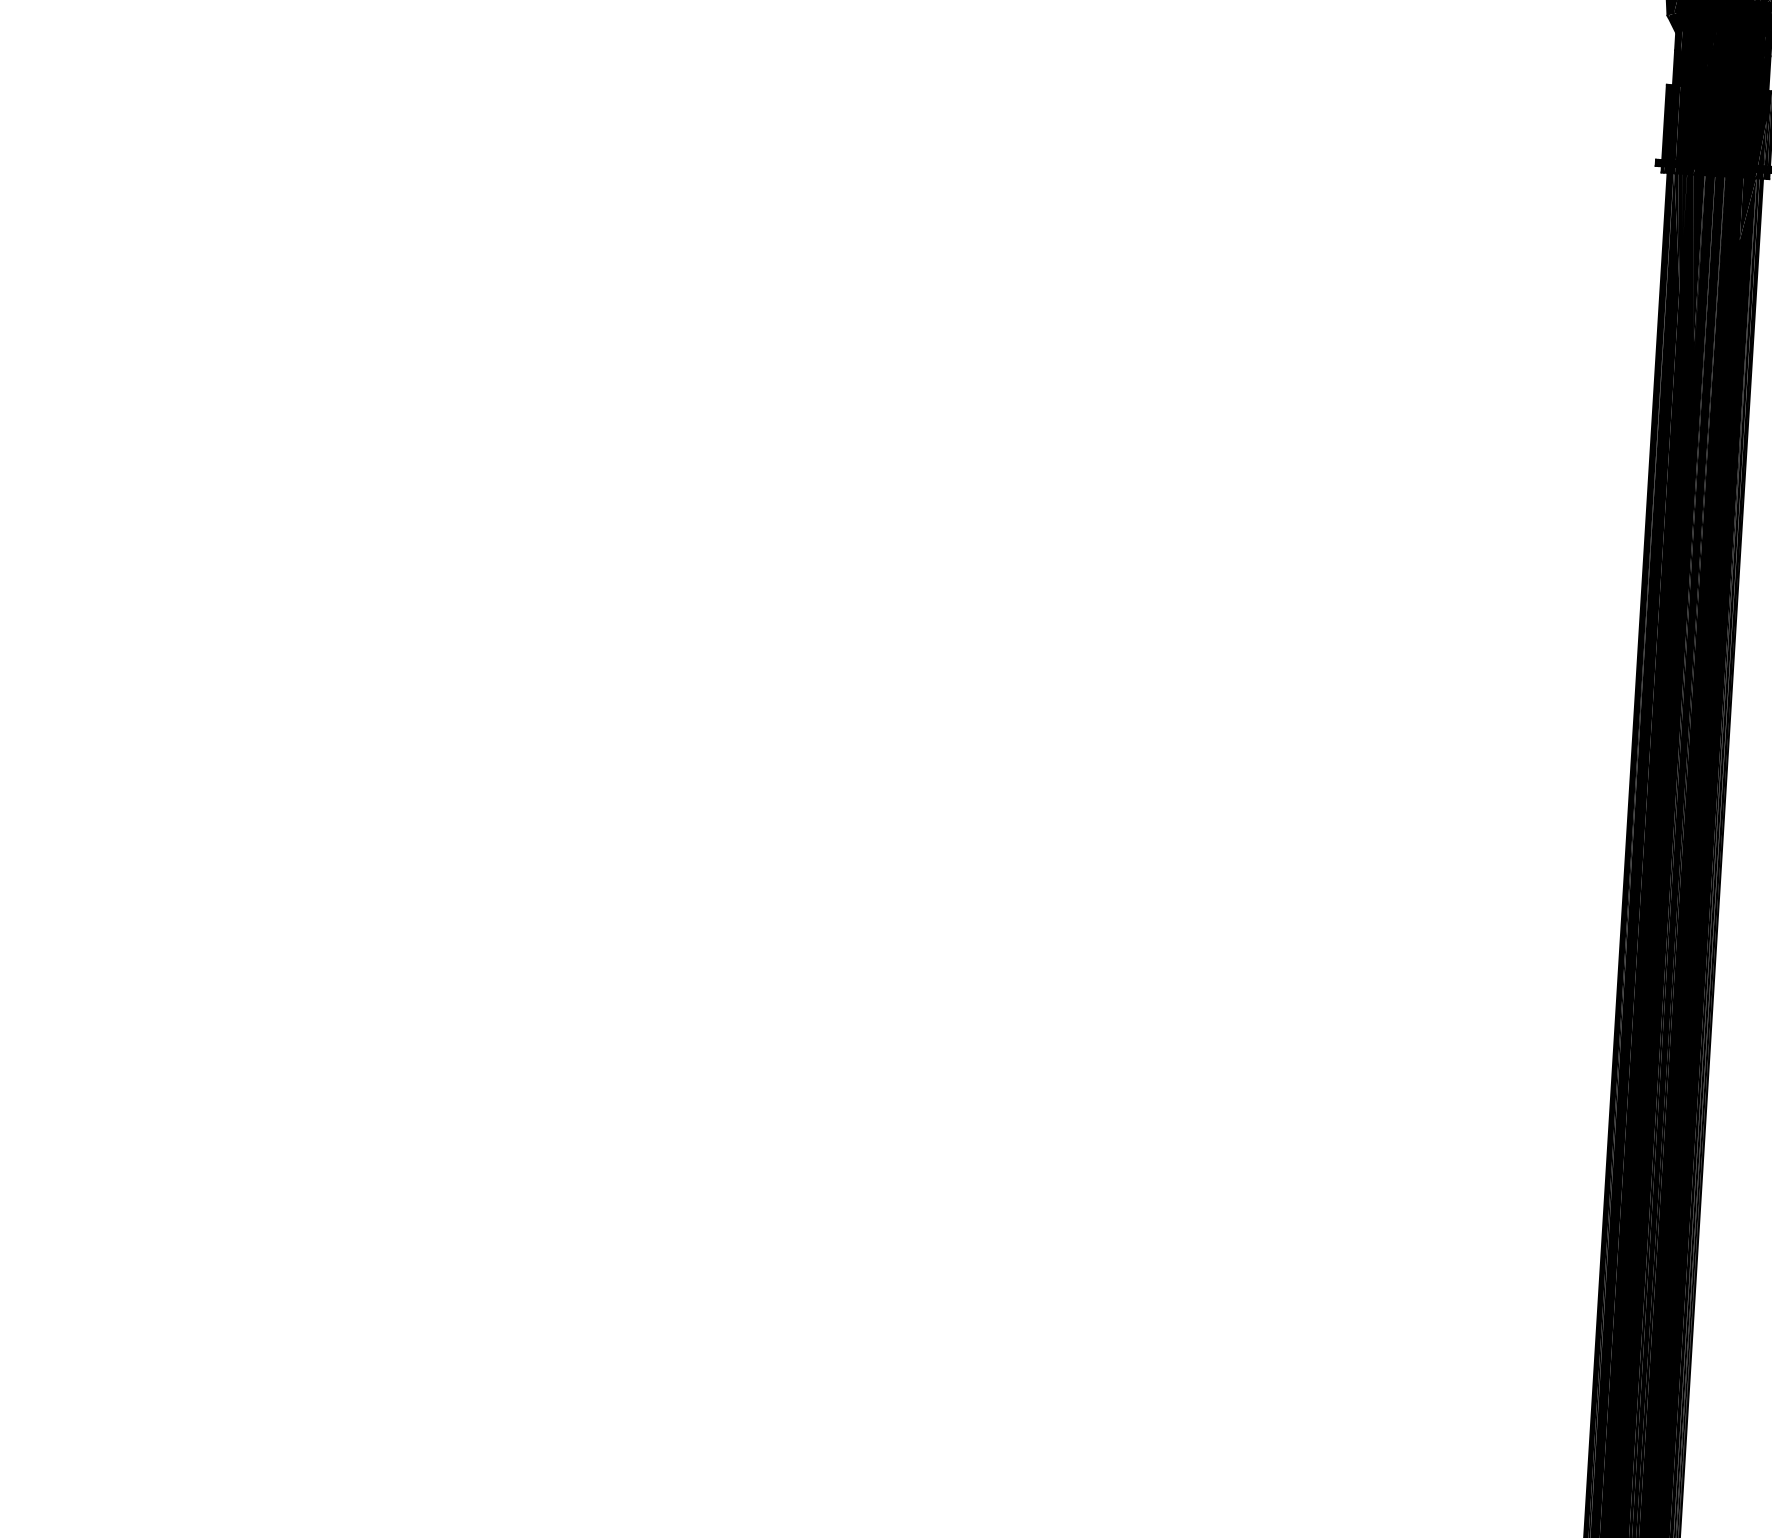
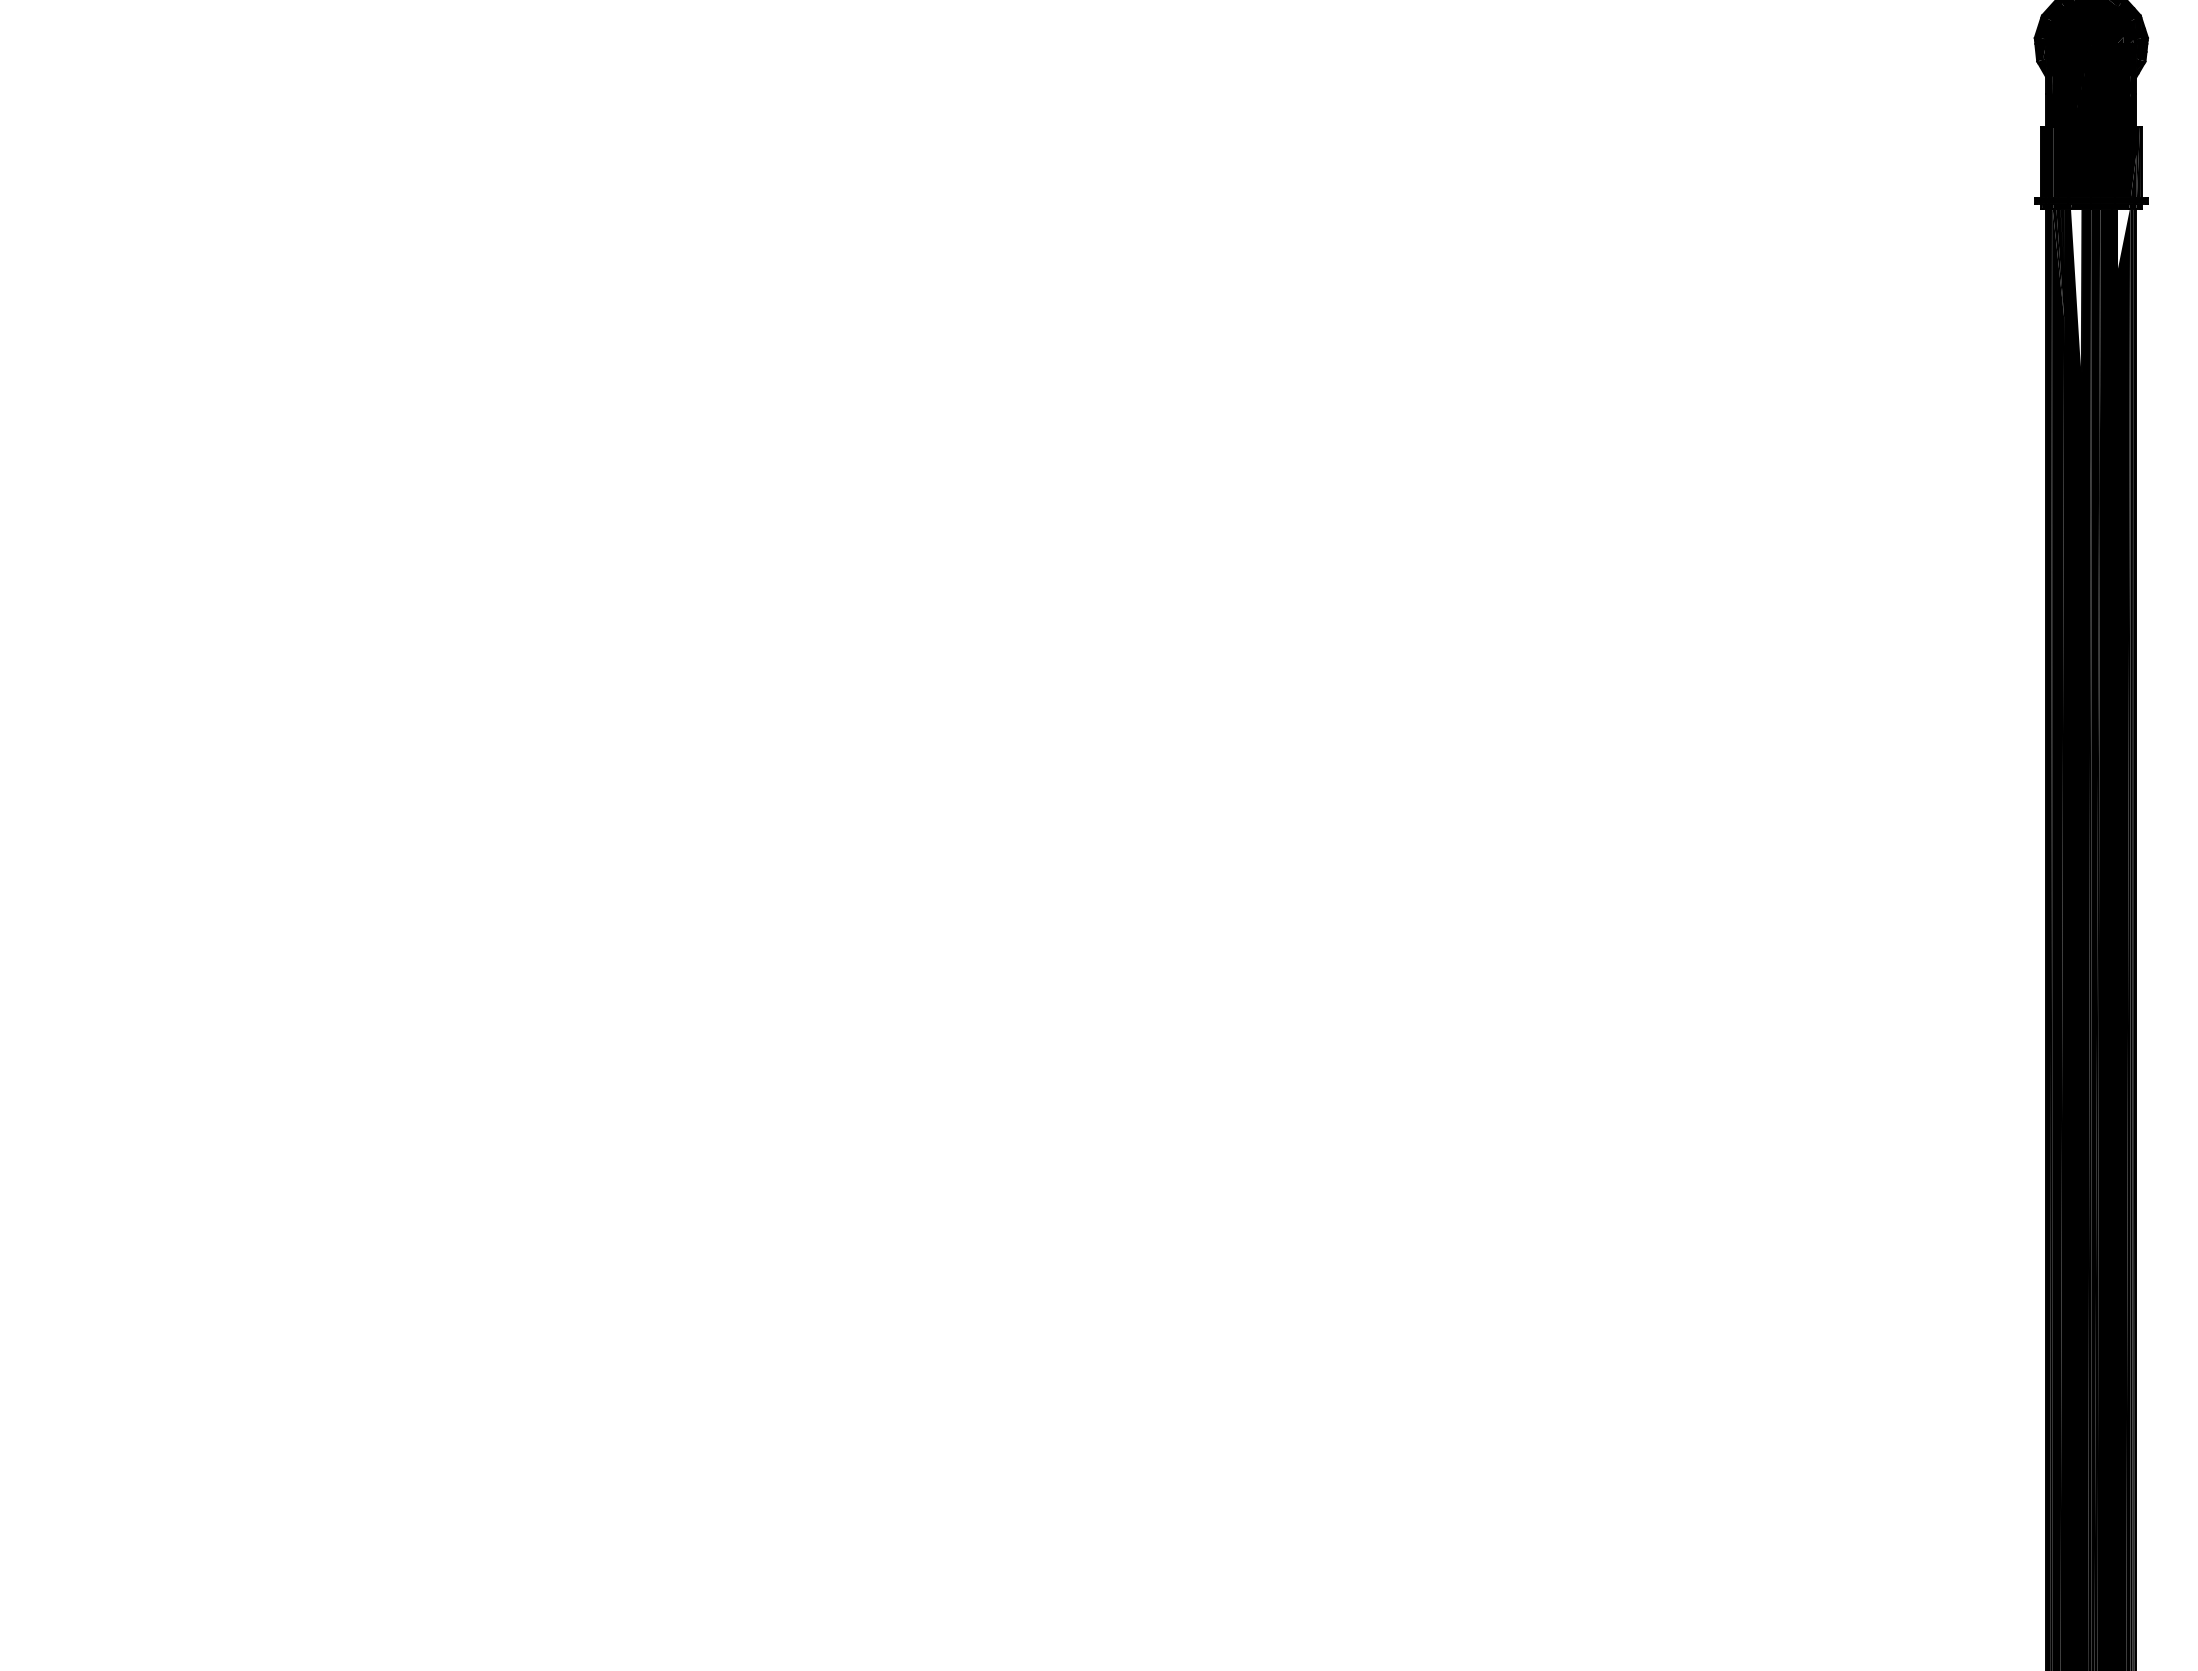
fill: (1747, 208) -> (2123, 238), removed
fill: (1693, 258) -> (2075, 288), removed

